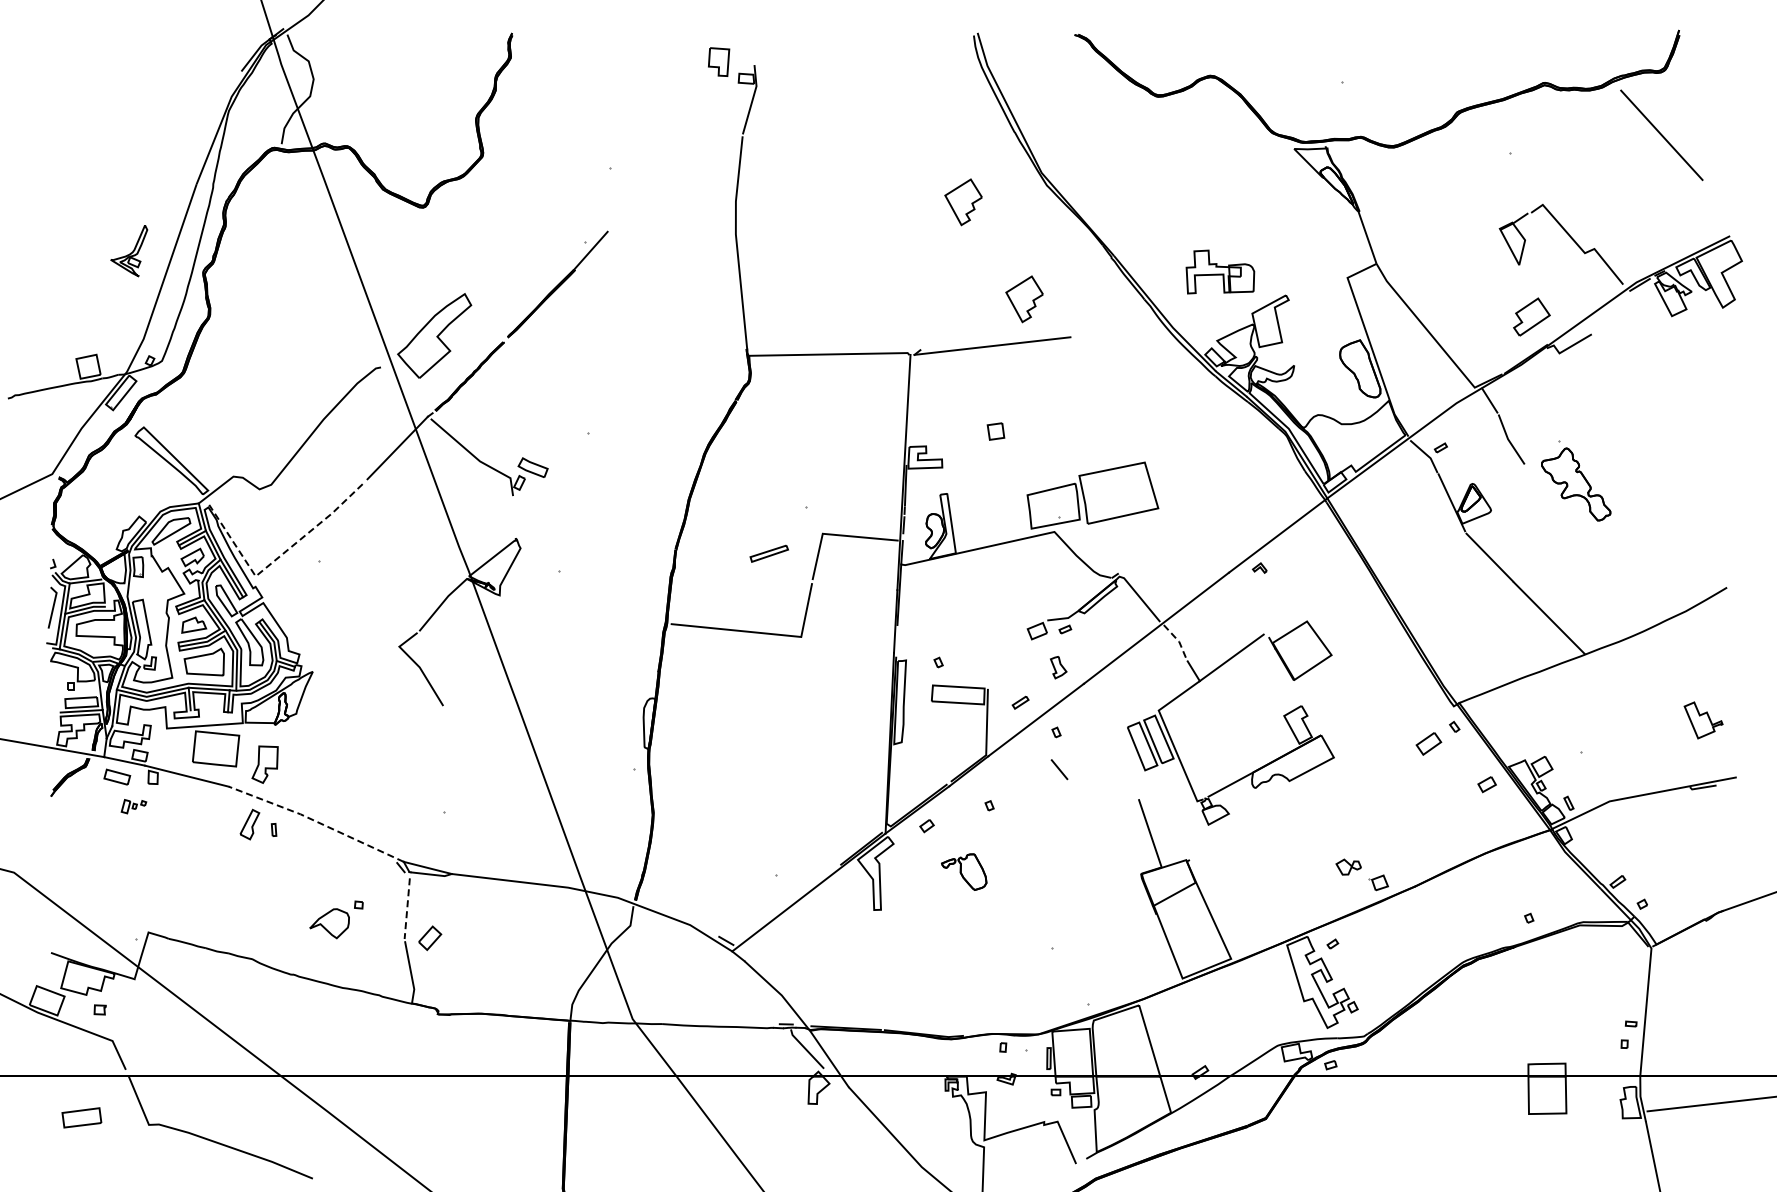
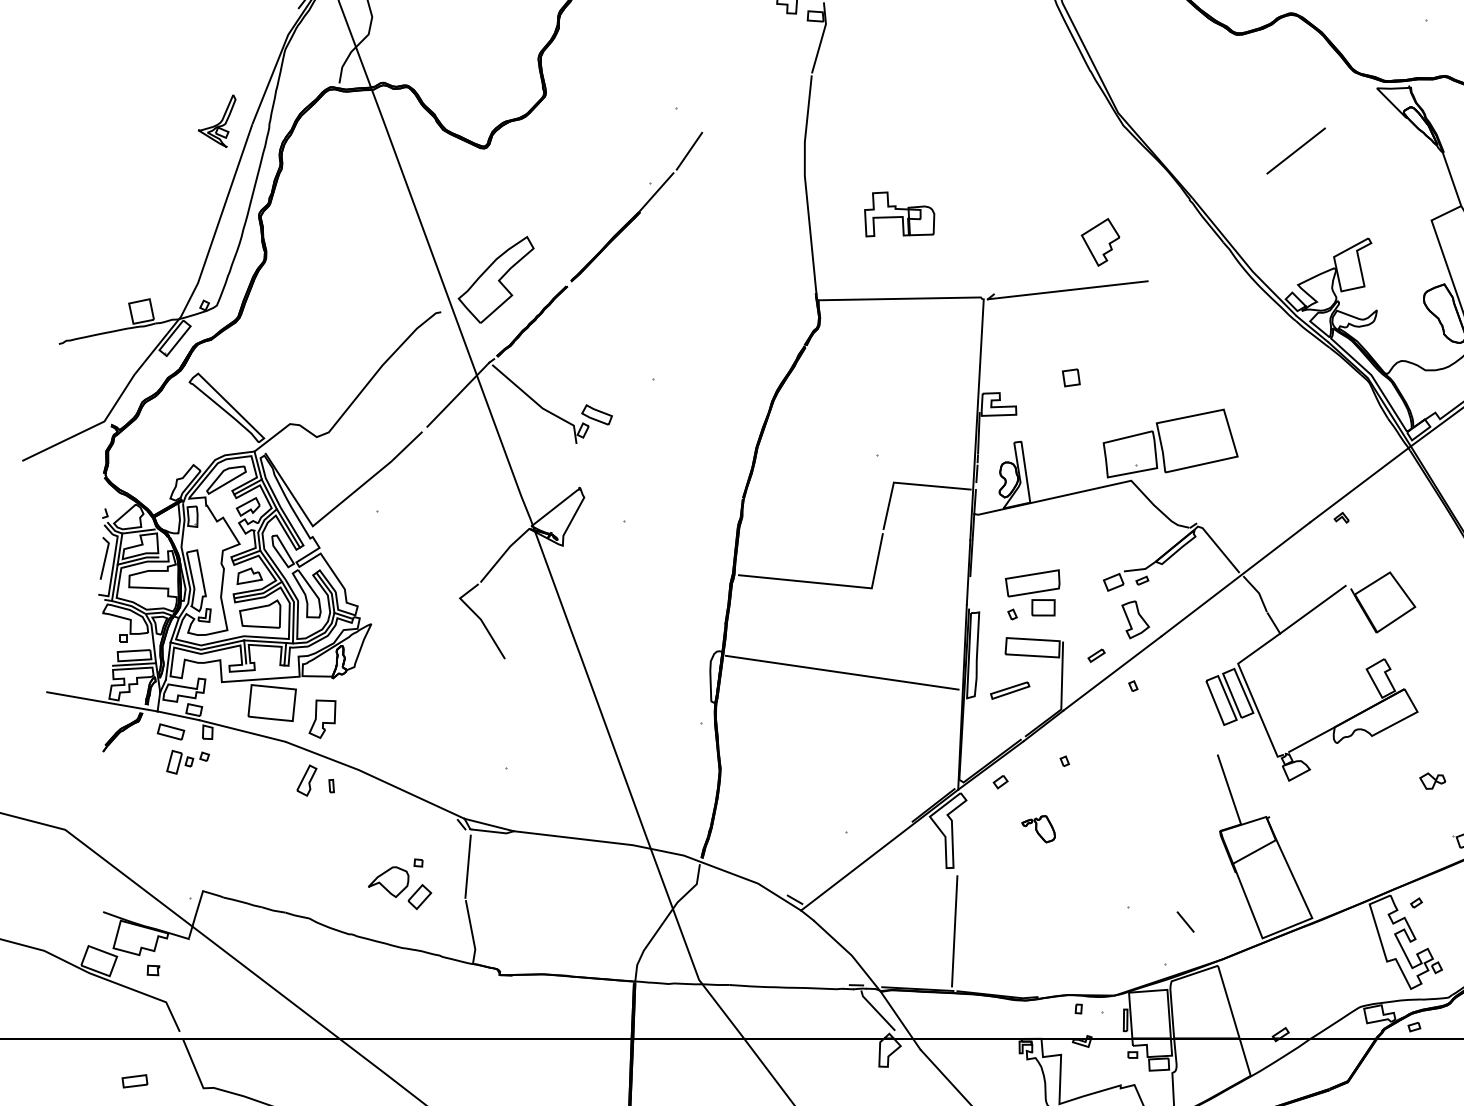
part: (963, 202) -> (1038, 143), removed
line: (622, 210) -> (688, 151), added
line: (1215, 210) -> (1296, 151), added
part: (129, 251) -> (217, 121), moved
part: (1220, 271) -> (899, 213), moved
part: (768, 553) -> (1009, 690), moved
line: (277, 558) -> (335, 507), dashed -> solid
part: (958, 641) -> (1032, 592), added
line: (1178, 641) -> (1258, 592), dashed -> solid
part: (1058, 667) -> (1135, 619), size x1.67
line: (771, 718) -> (841, 671), added
line: (1059, 769) -> (1185, 921), moved
part: (133, 806) -> (187, 762), size x1.67
line: (316, 821) -> (375, 777), dashed -> solid
part: (1348, 866) -> (1432, 780), moved
part: (963, 871) -> (1038, 828), size x0.71
line: (407, 909) -> (468, 867), dashed -> solid
part: (430, 938) -> (420, 897), moved
line: (881, 971) -> (954, 931), added
part: (82, 1118) -> (135, 1081), size x0.62

